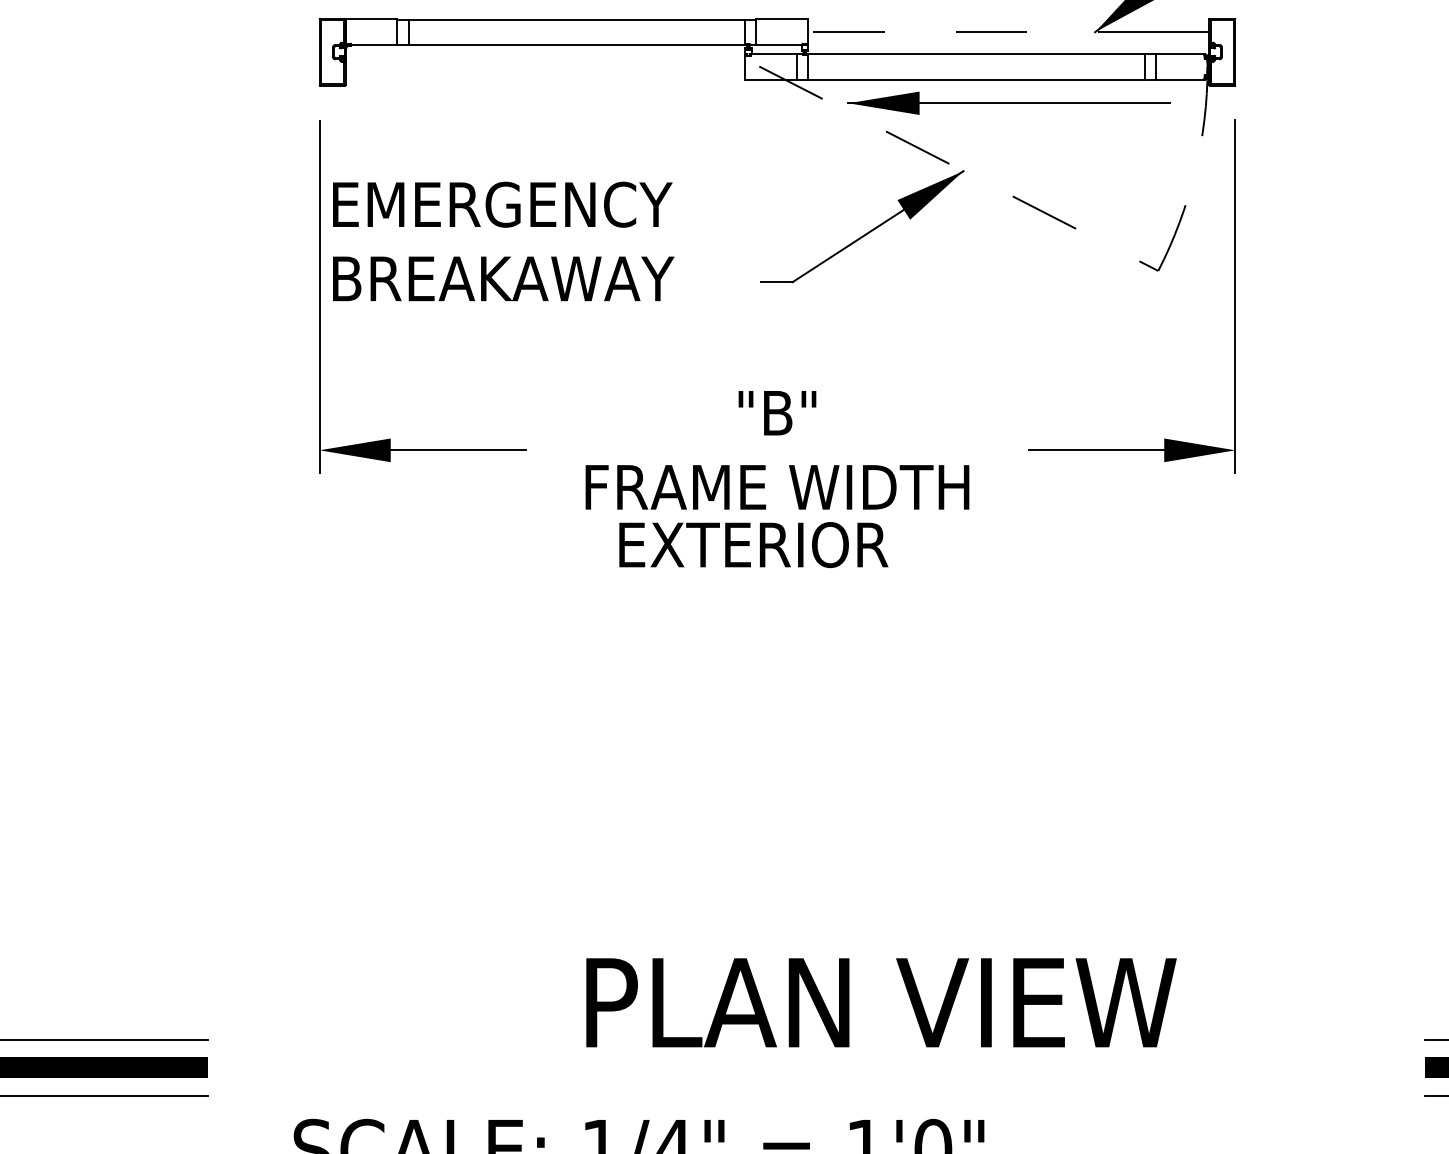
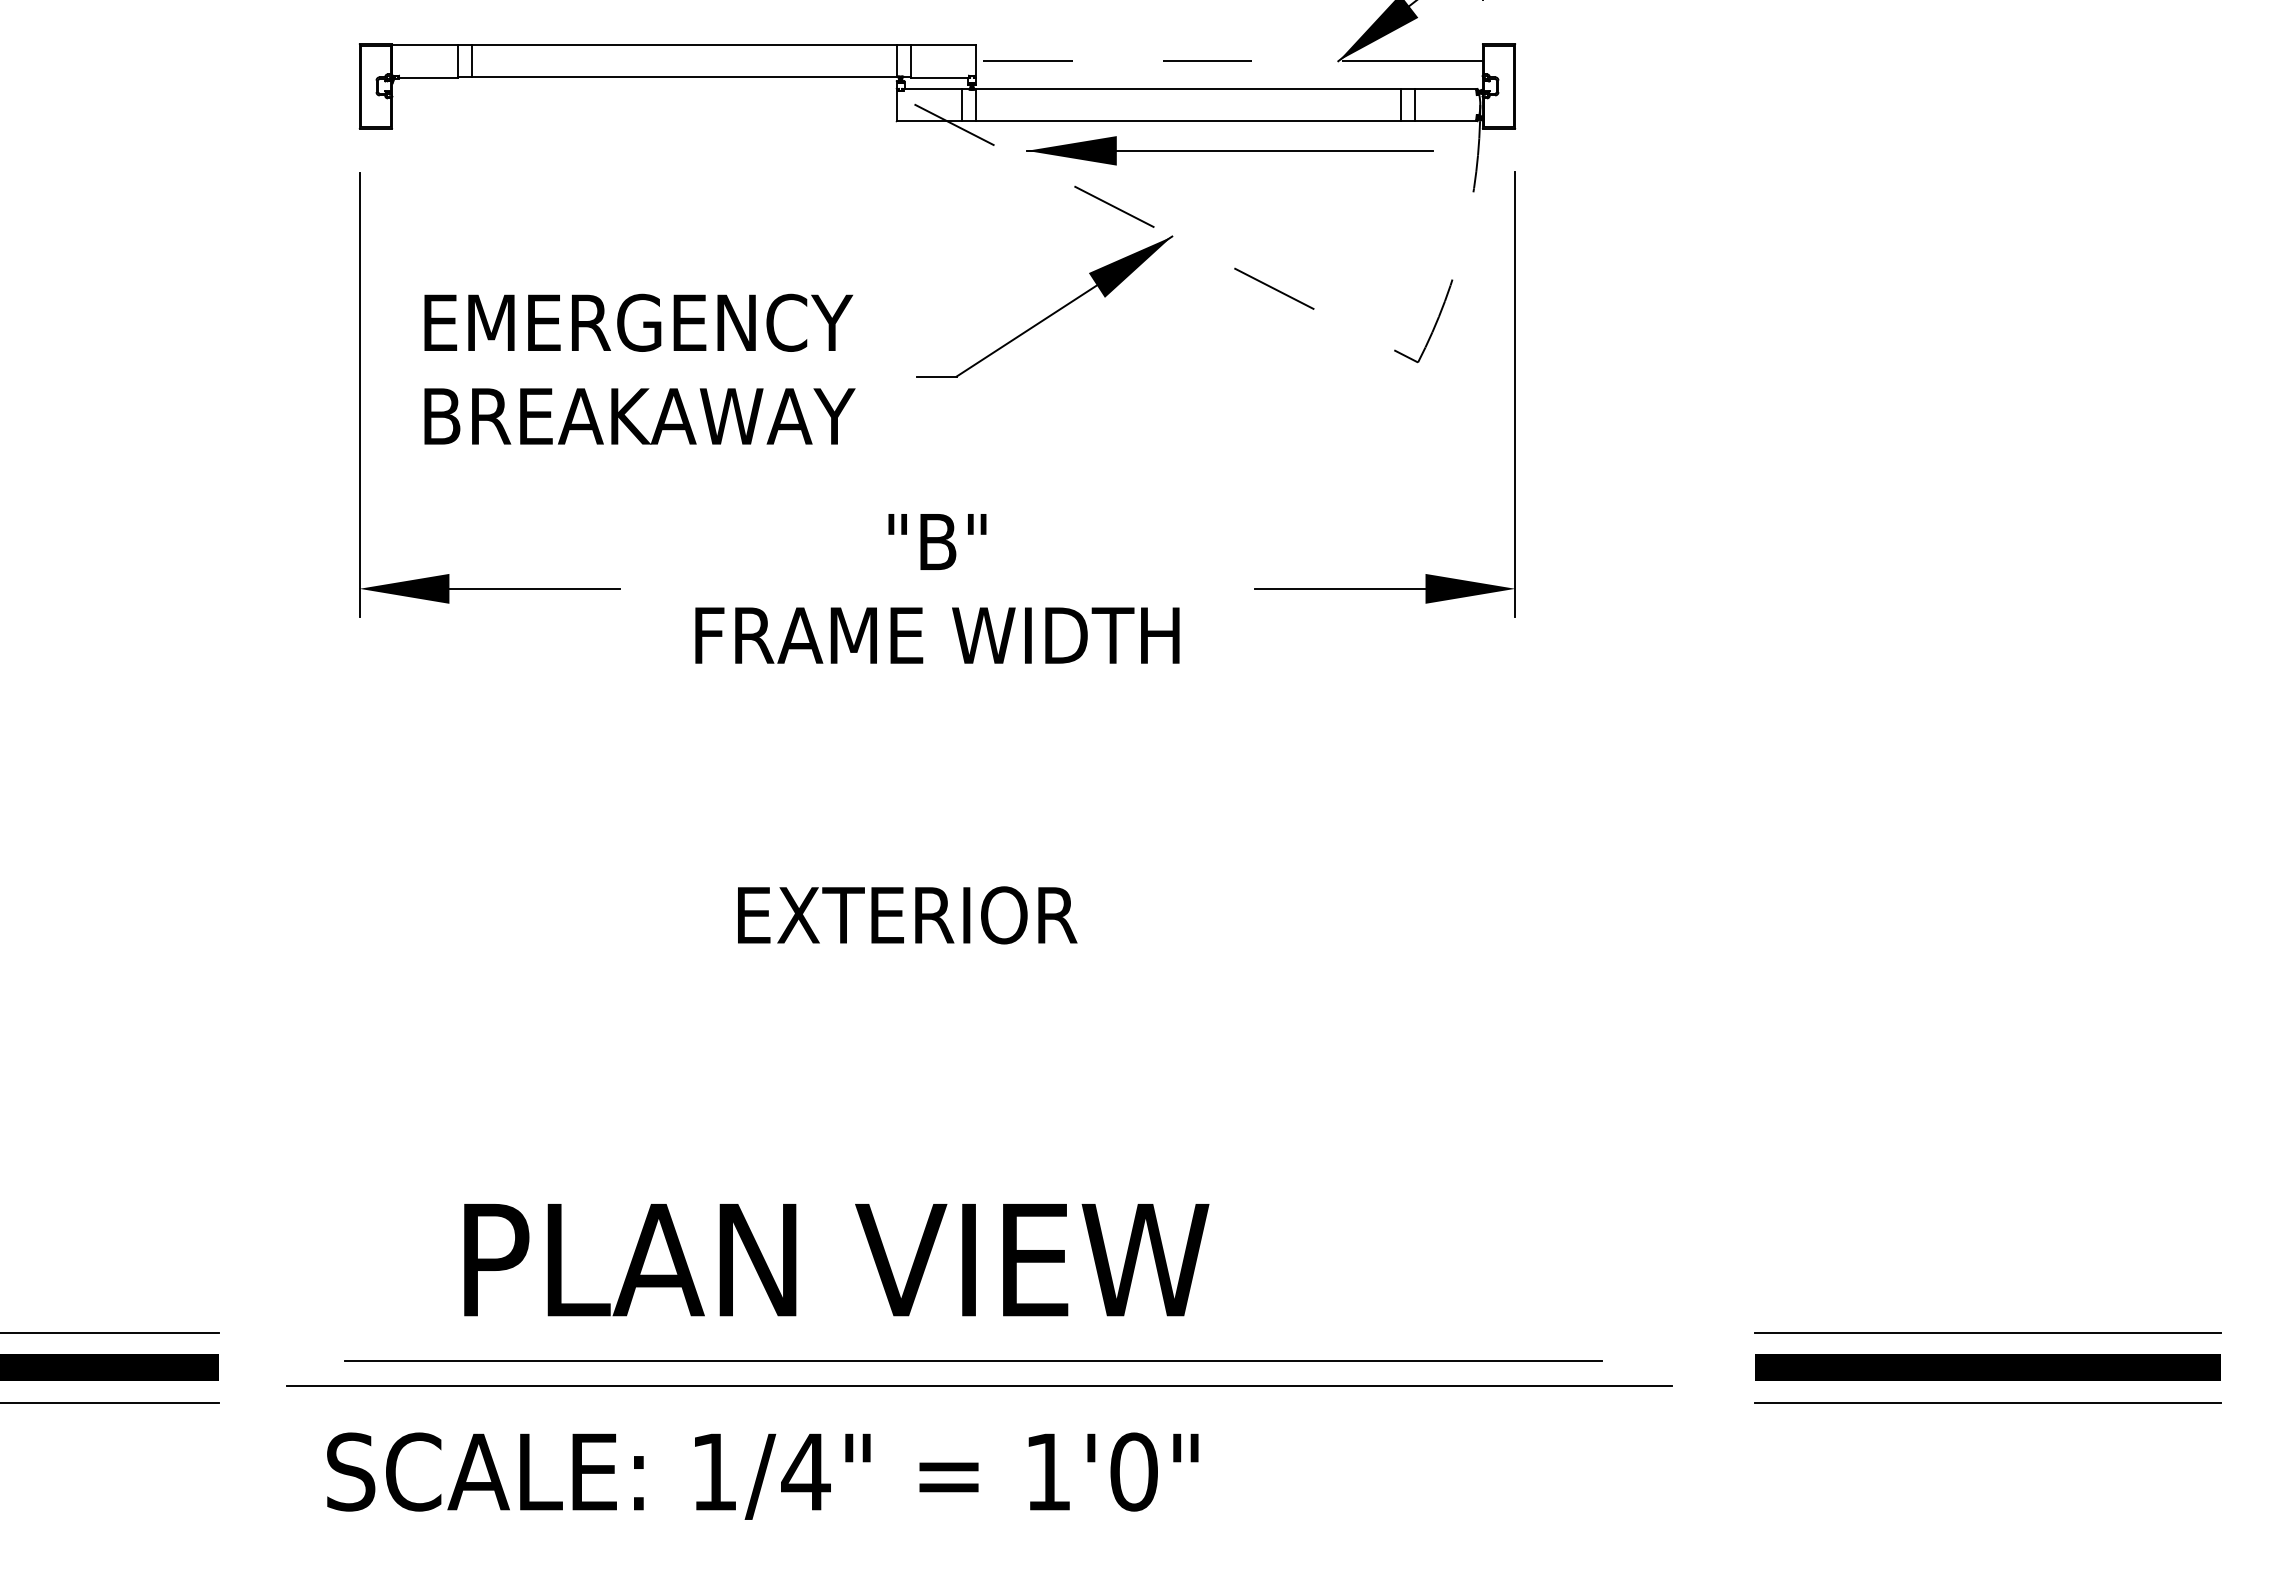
text: (503, 240) -> (639, 368), moved
text: (753, 545) -> (907, 915), moved
text: (881, 1003) -> (836, 1260), moved
line: (806, 1062) -> (973, 1361), added
line: (810, 1081) -> (979, 1385), added

